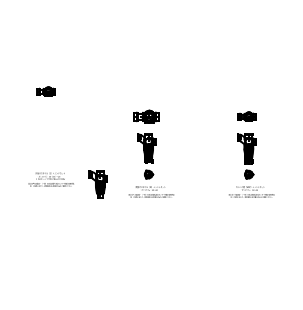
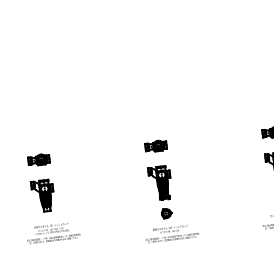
part: (45, 91) -> (37, 159), moved
part: (146, 116) -> (155, 146), size x0.71
part: (97, 184) -> (42, 196), moved

